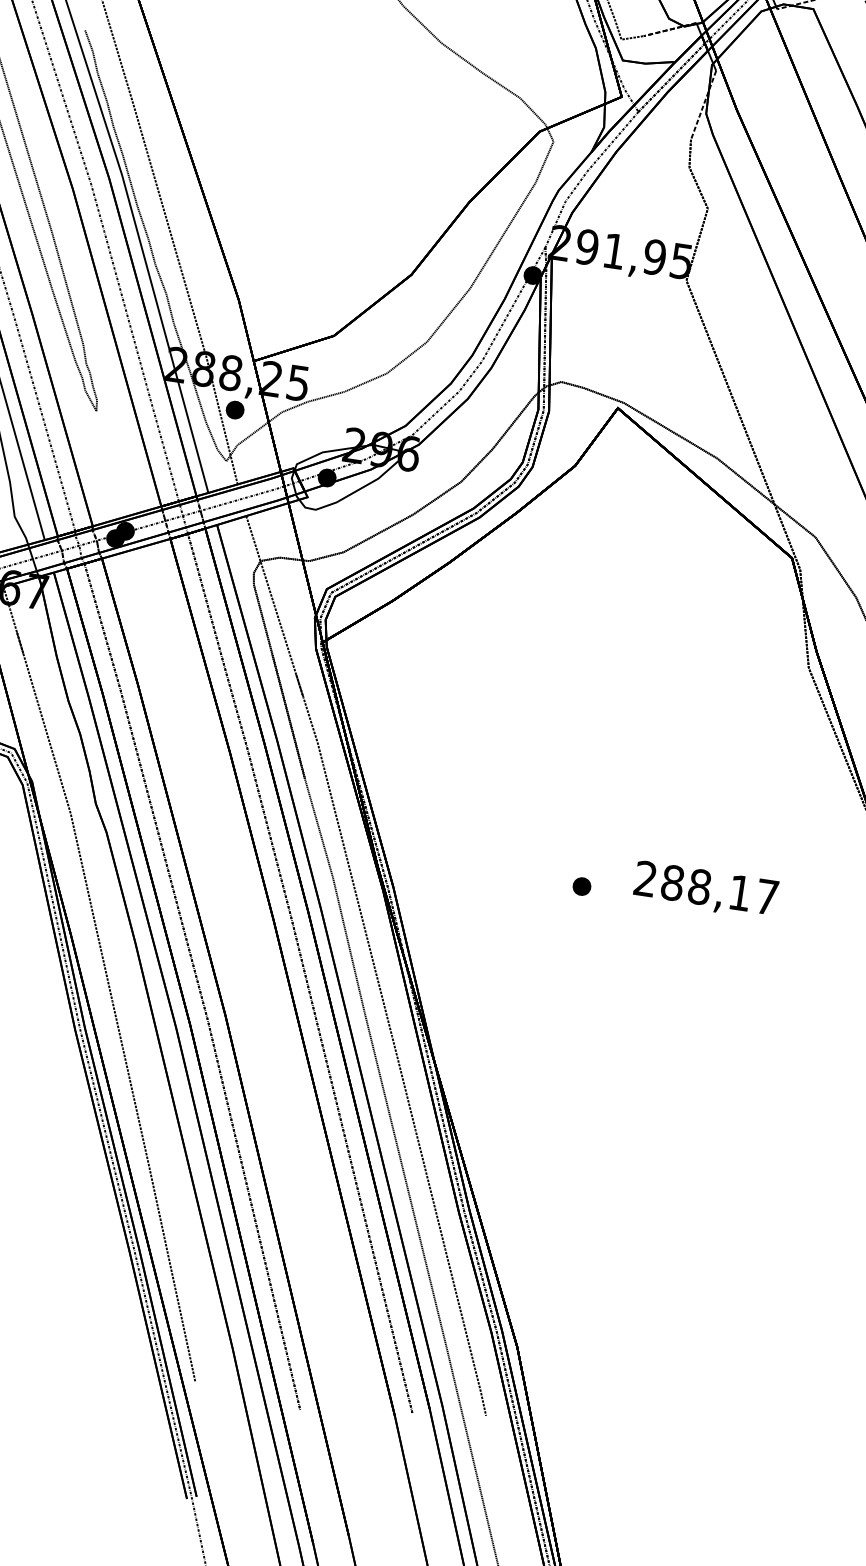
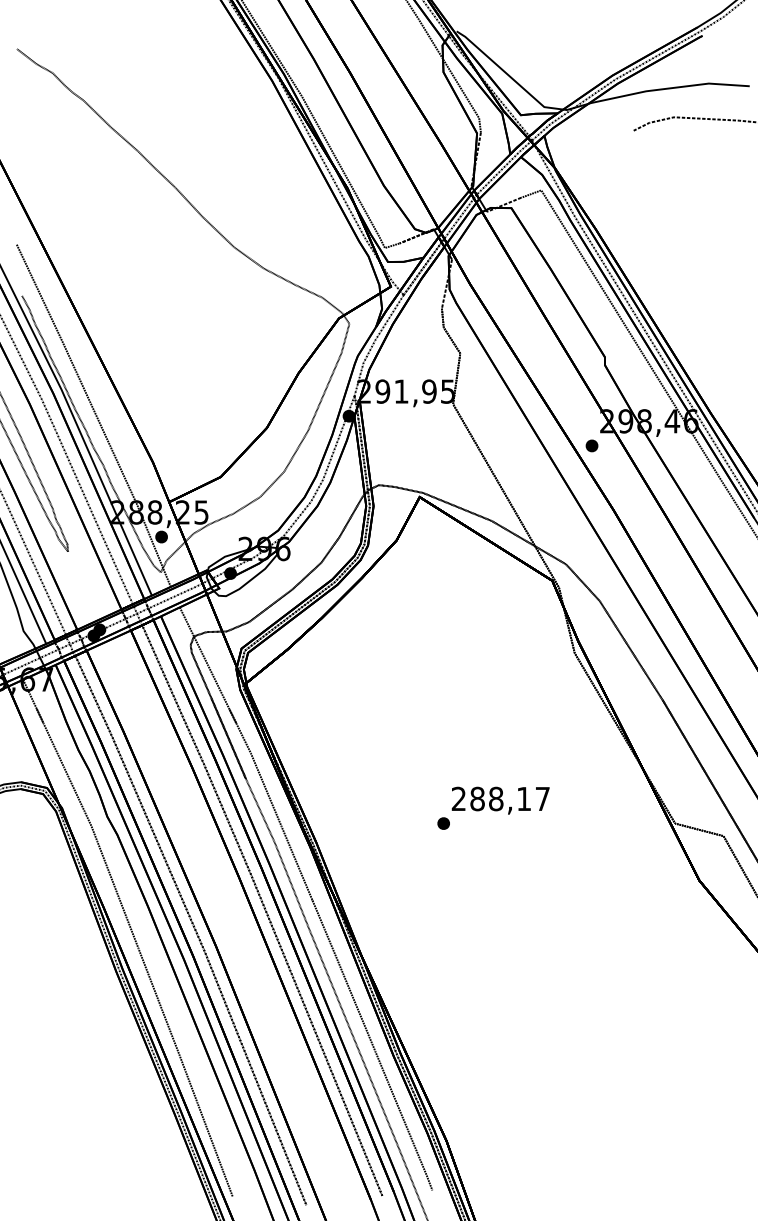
text: (705, 890) -> (500, 800), moved

